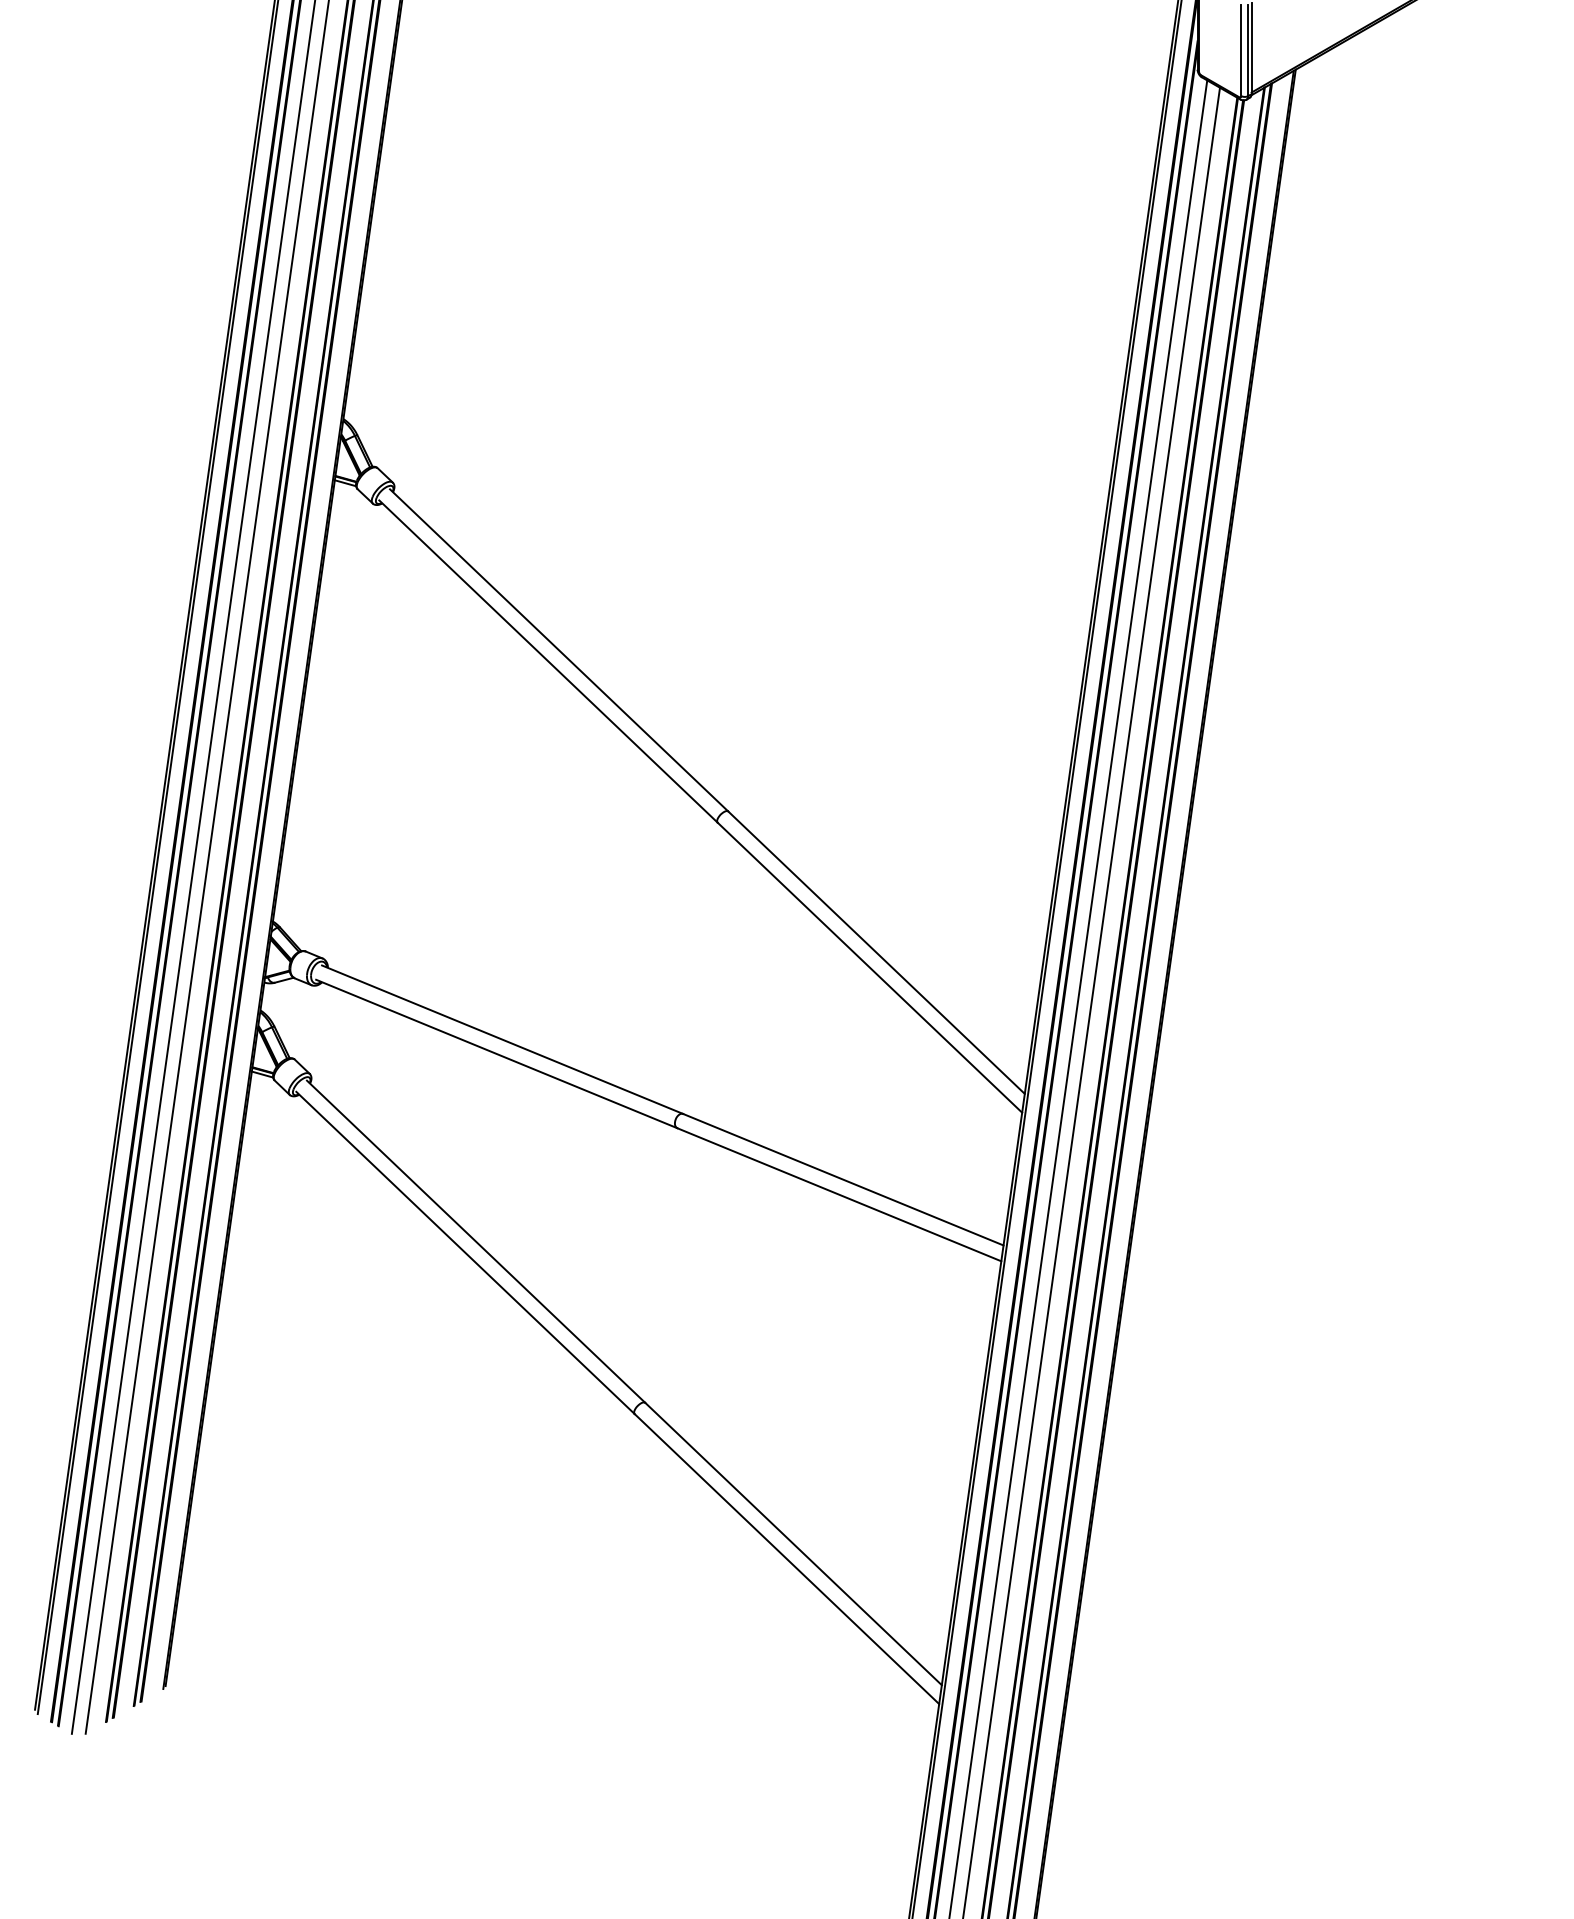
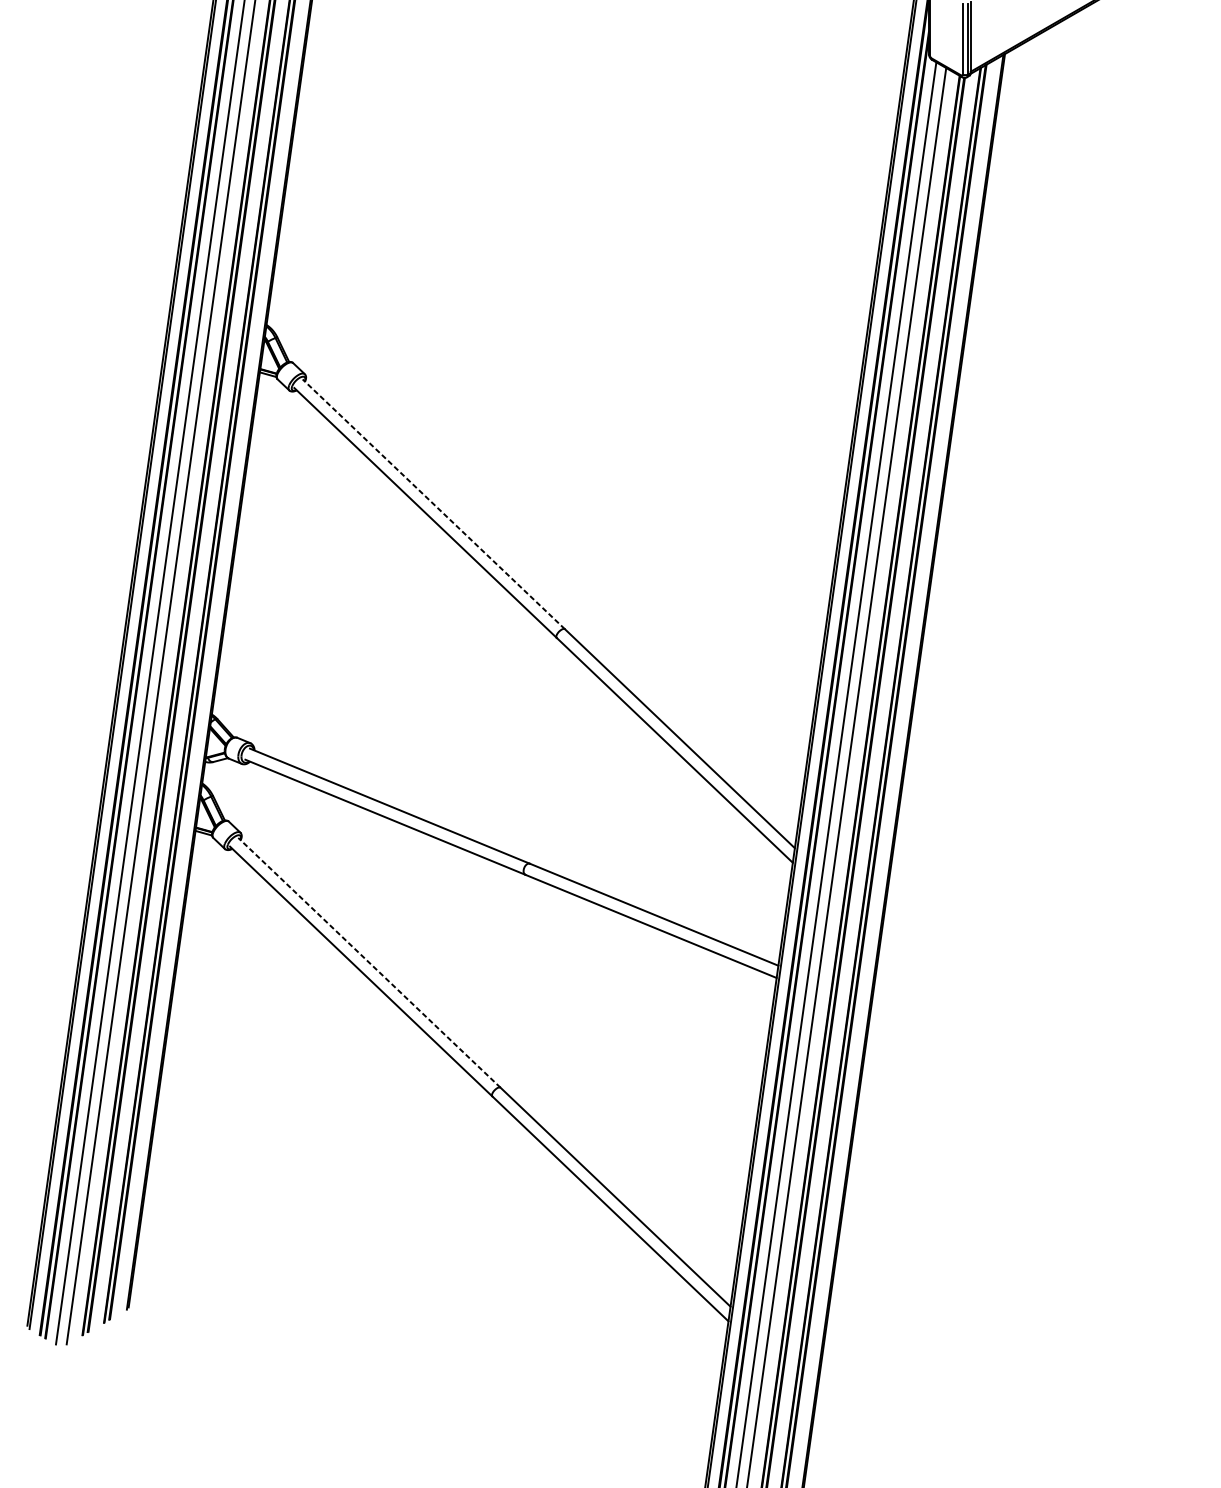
line: (559, 650) -> (434, 504), solid -> dashed
line: (476, 1241) -> (369, 962), solid -> dashed

